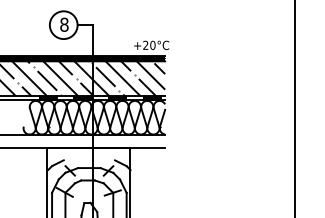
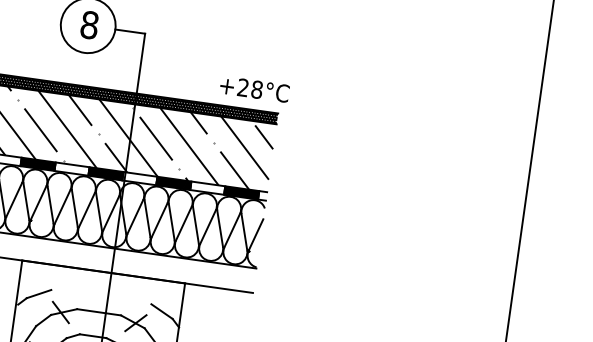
text: (152, 45) -> (256, 89), +20°C -> +28°C

